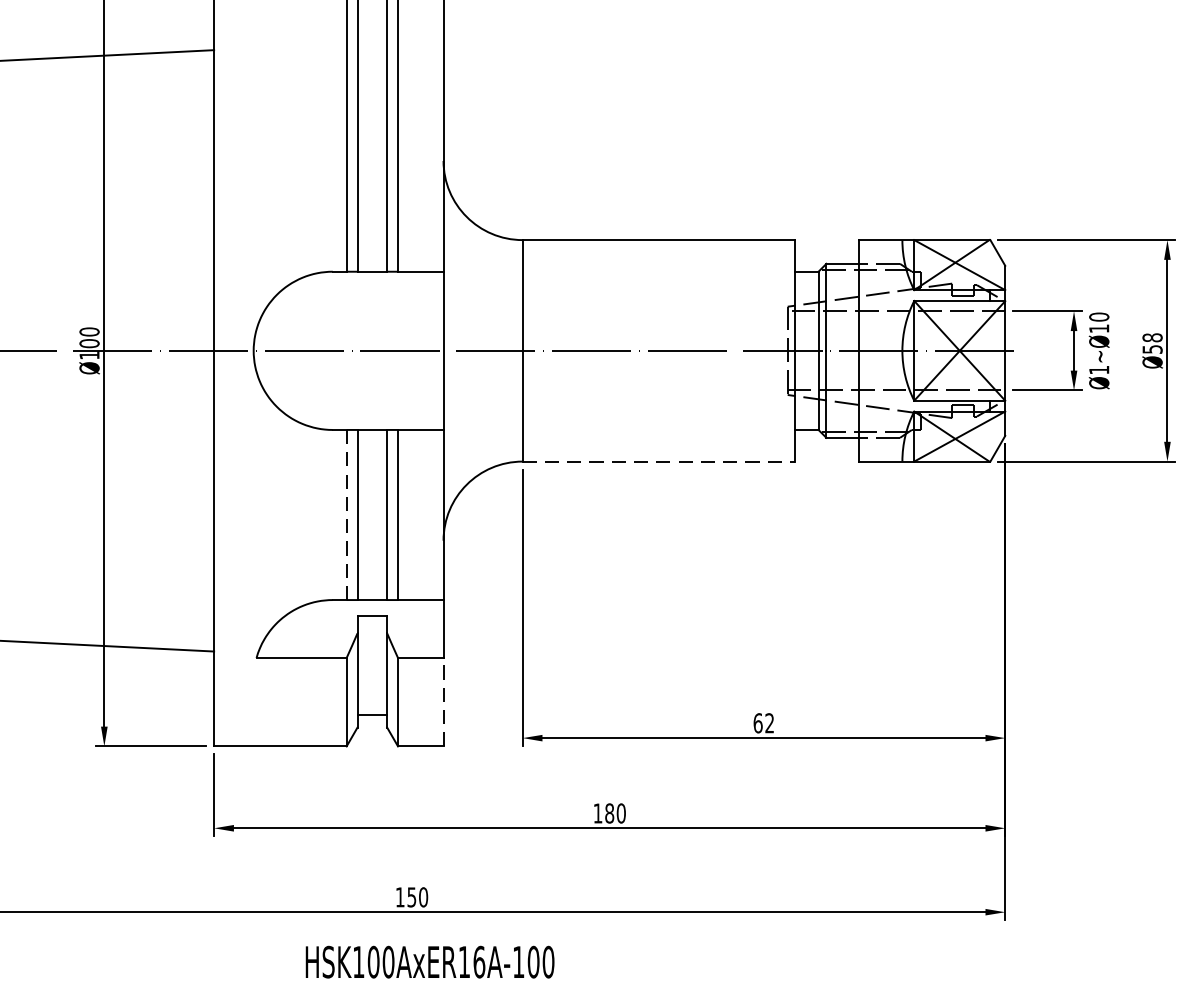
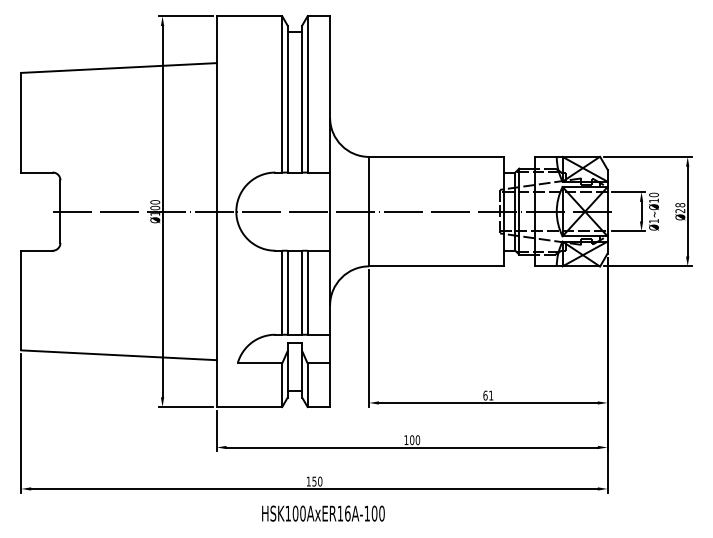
text: (1152, 350) -> (680, 211), 58 -> 28
line: (658, 461) -> (436, 266), dashed -> solid
line: (347, 514) -> (282, 292), dashed -> solid
line: (444, 702) -> (330, 385), dashed -> solid
text: (770, 723) -> (491, 395), 62 -> 61
text: (610, 812) -> (412, 439), 180 -> 100

